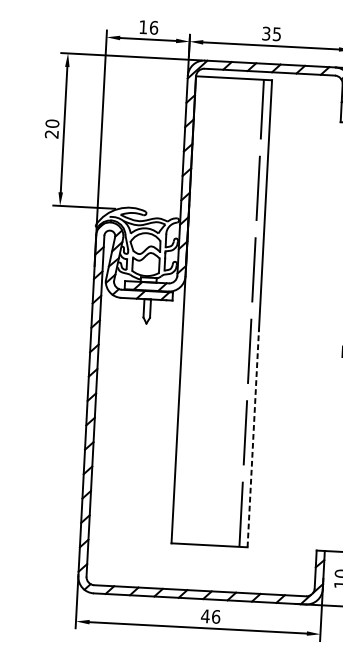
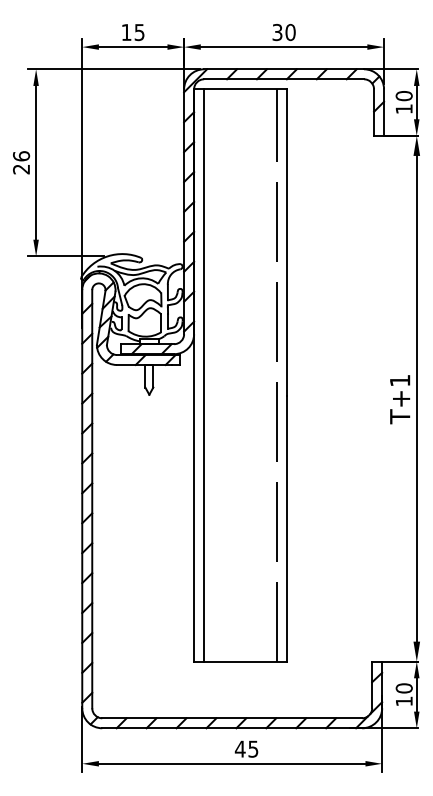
text: (153, 27) -> (139, 32), 16 -> 15
text: (276, 34) -> (290, 32), 35 -> 30
text: (52, 123) -> (21, 156), 20 -> 26
line: (192, 310) -> (204, 375), added
line: (253, 438) -> (287, 528), dashed -> solid
text: (216, 616) -> (253, 748), 46 -> 45

